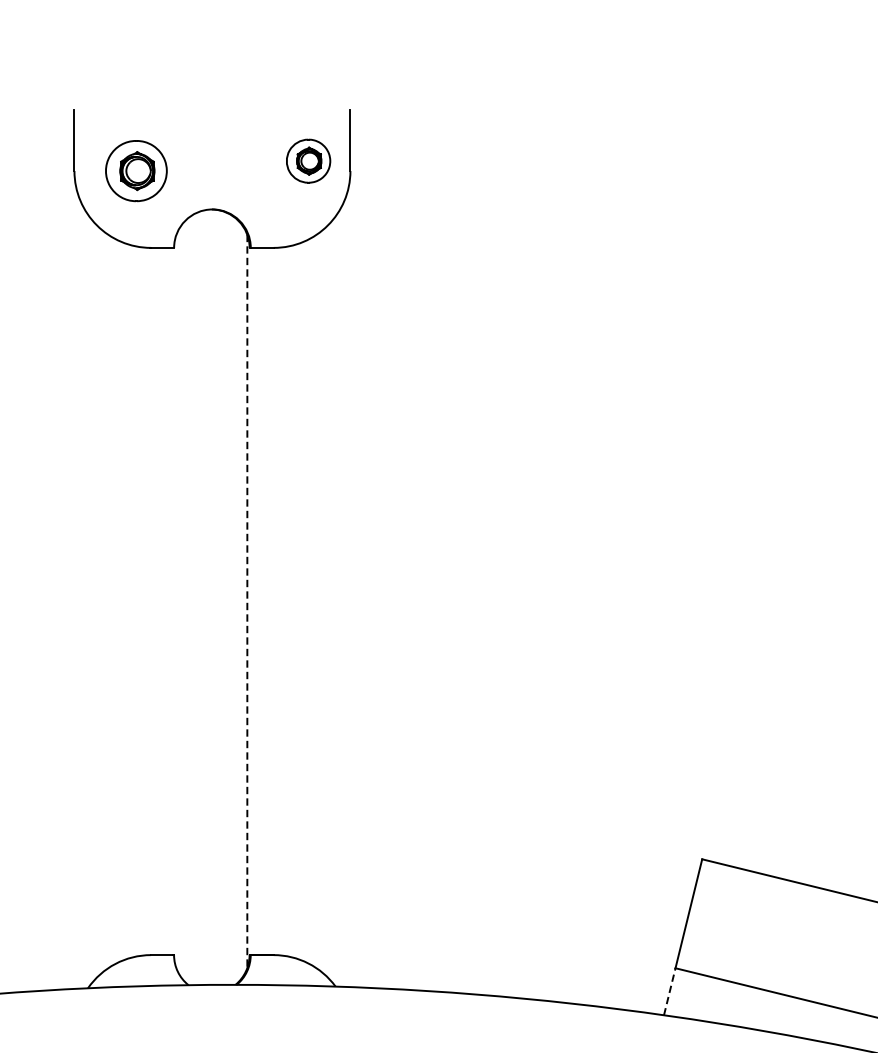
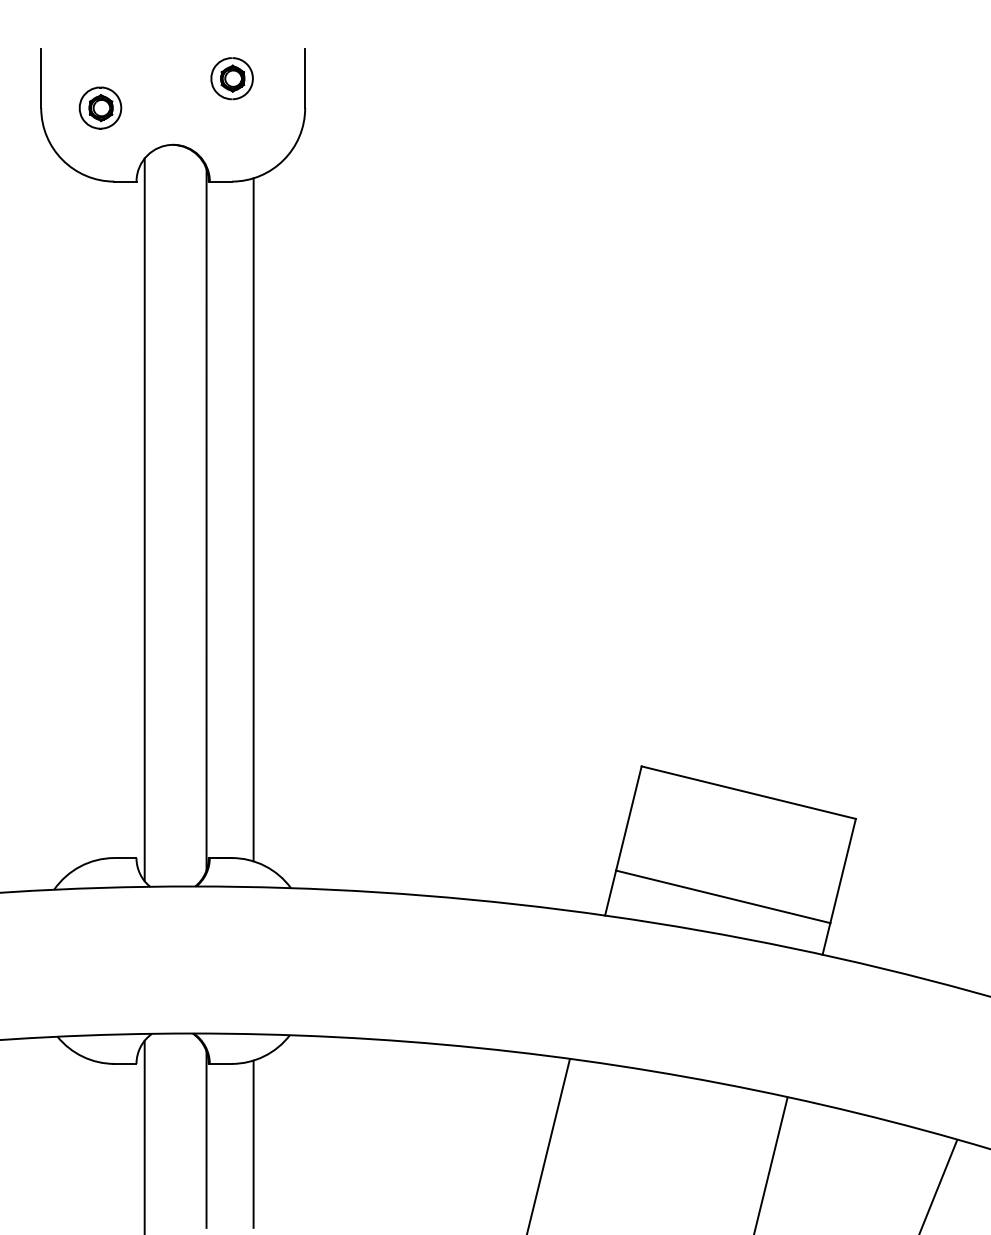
part: (307, 161) -> (231, 78), moved
part: (136, 170) -> (100, 107), size x0.71
line: (182, 601) -> (144, 519), added
line: (247, 601) -> (206, 519), dashed -> solid
line: (296, 601) -> (253, 519), added
line: (669, 991) -> (610, 892), dashed -> solid

